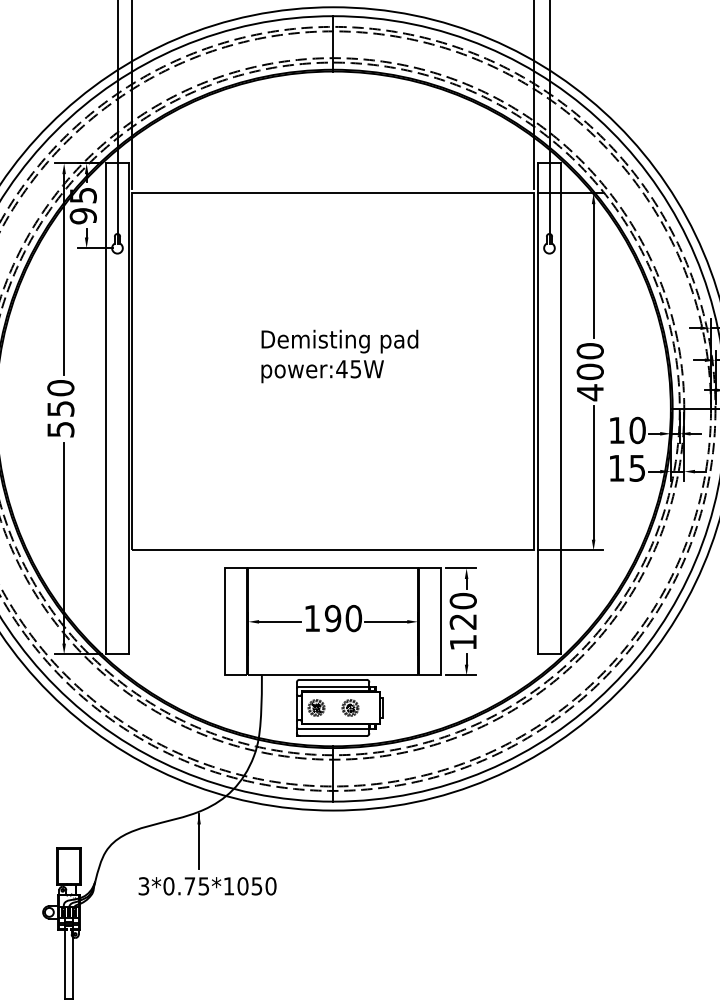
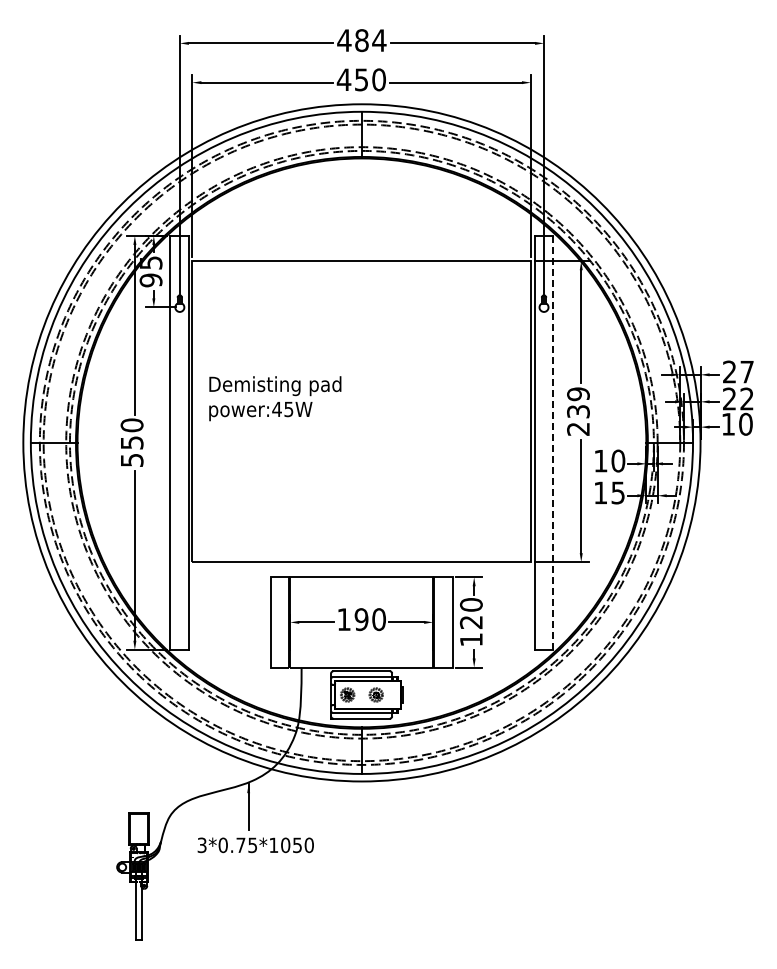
text: (340, 356) -> (275, 398), moved
text: (590, 371) -> (578, 411), 400 -> 239
line: (560, 408) -> (553, 442), solid -> dashed

